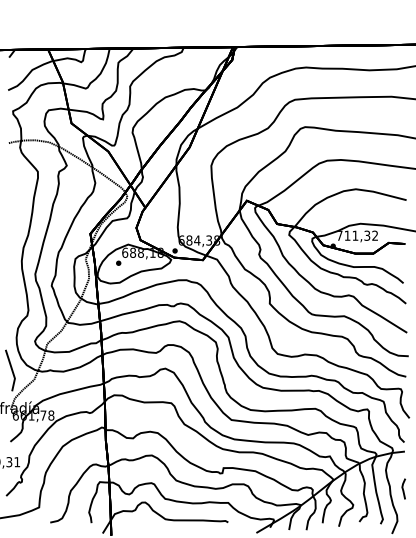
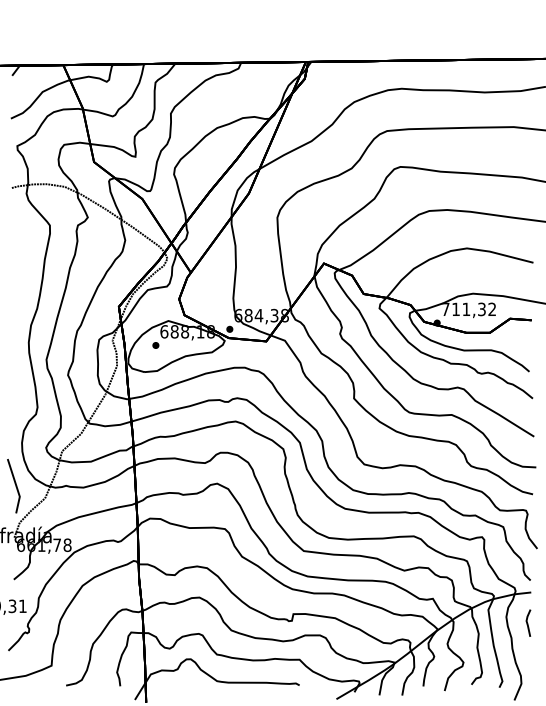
line: (403, 488) -> (528, 622), moved

